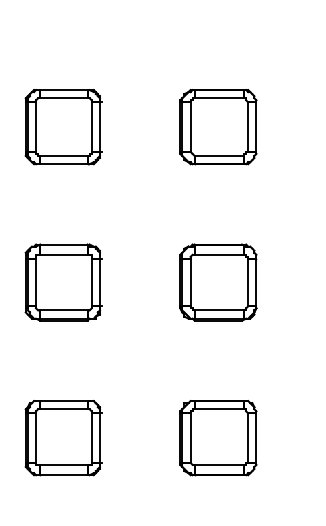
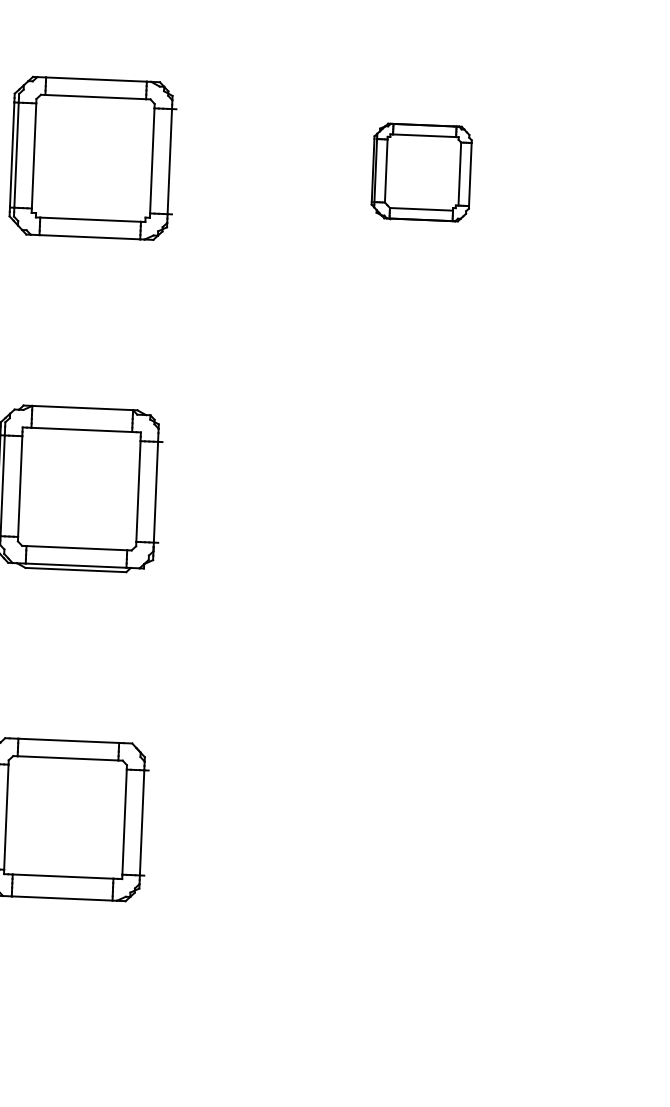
part: (218, 127) -> (421, 172), size x0.6
part: (218, 282) -> (408, 502), removed
part: (218, 438) -> (394, 834), removed

